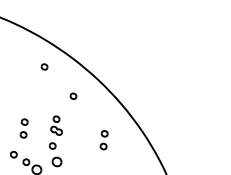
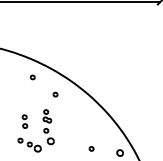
part: (103, 139) -> (80, 121), removed

